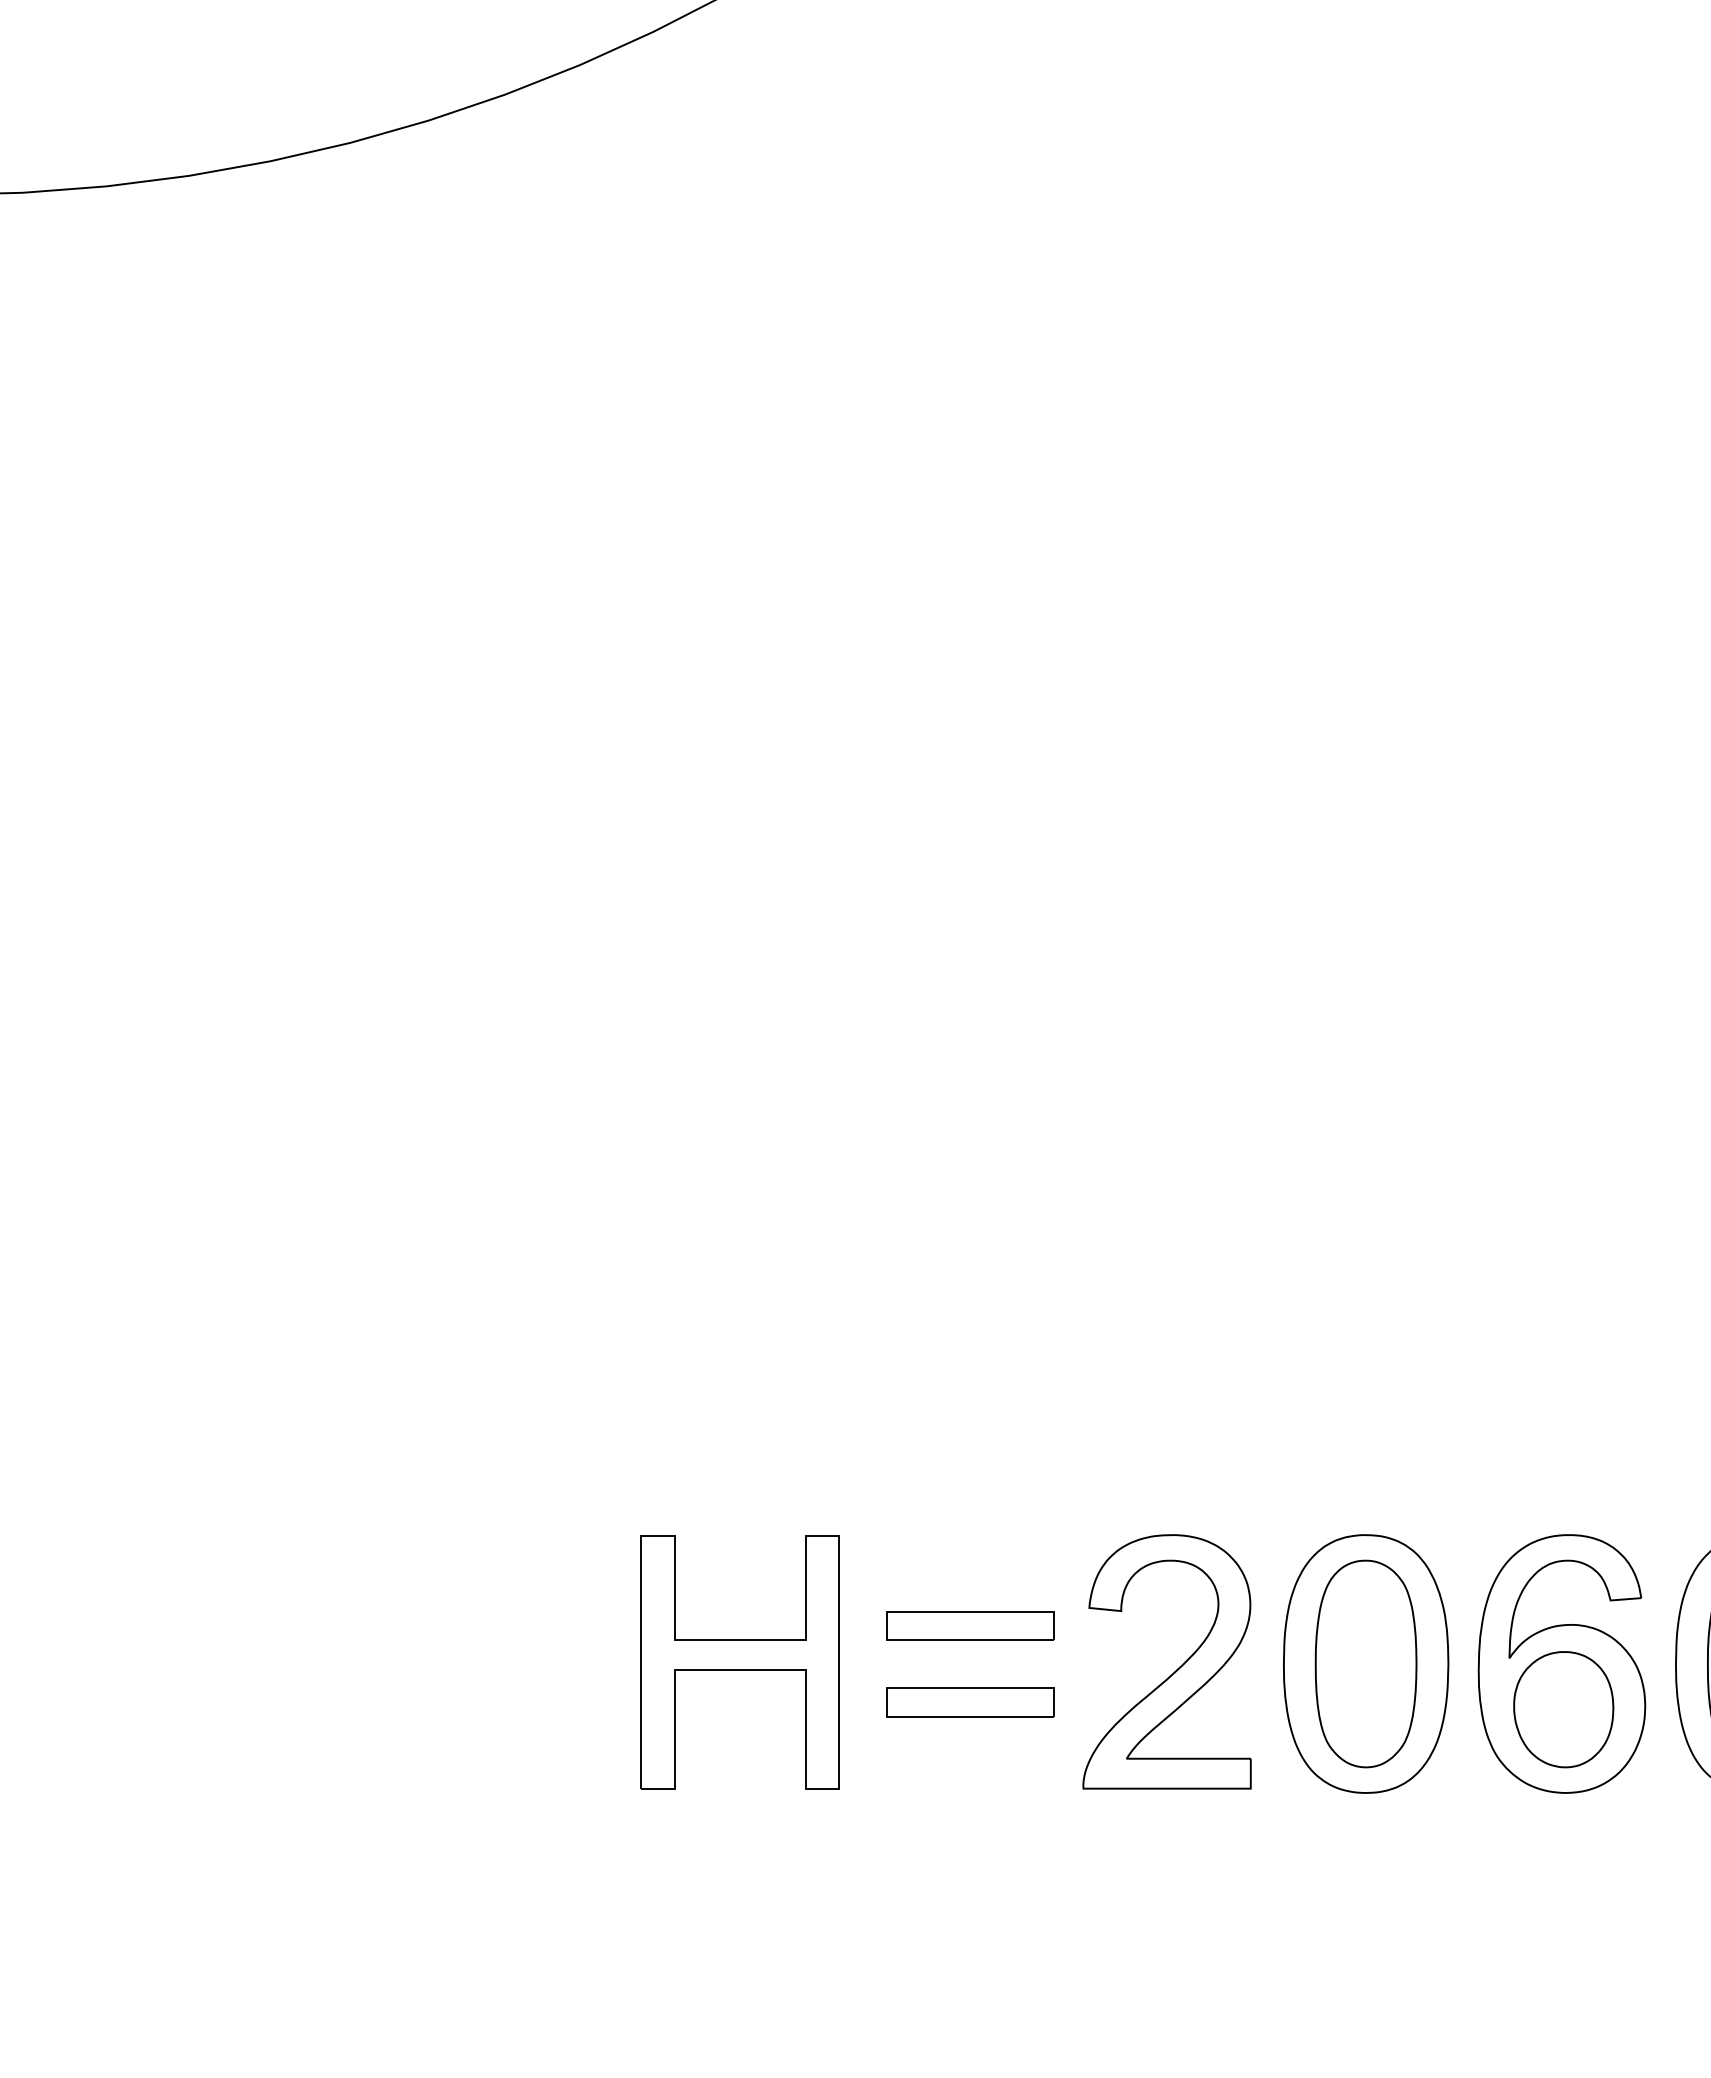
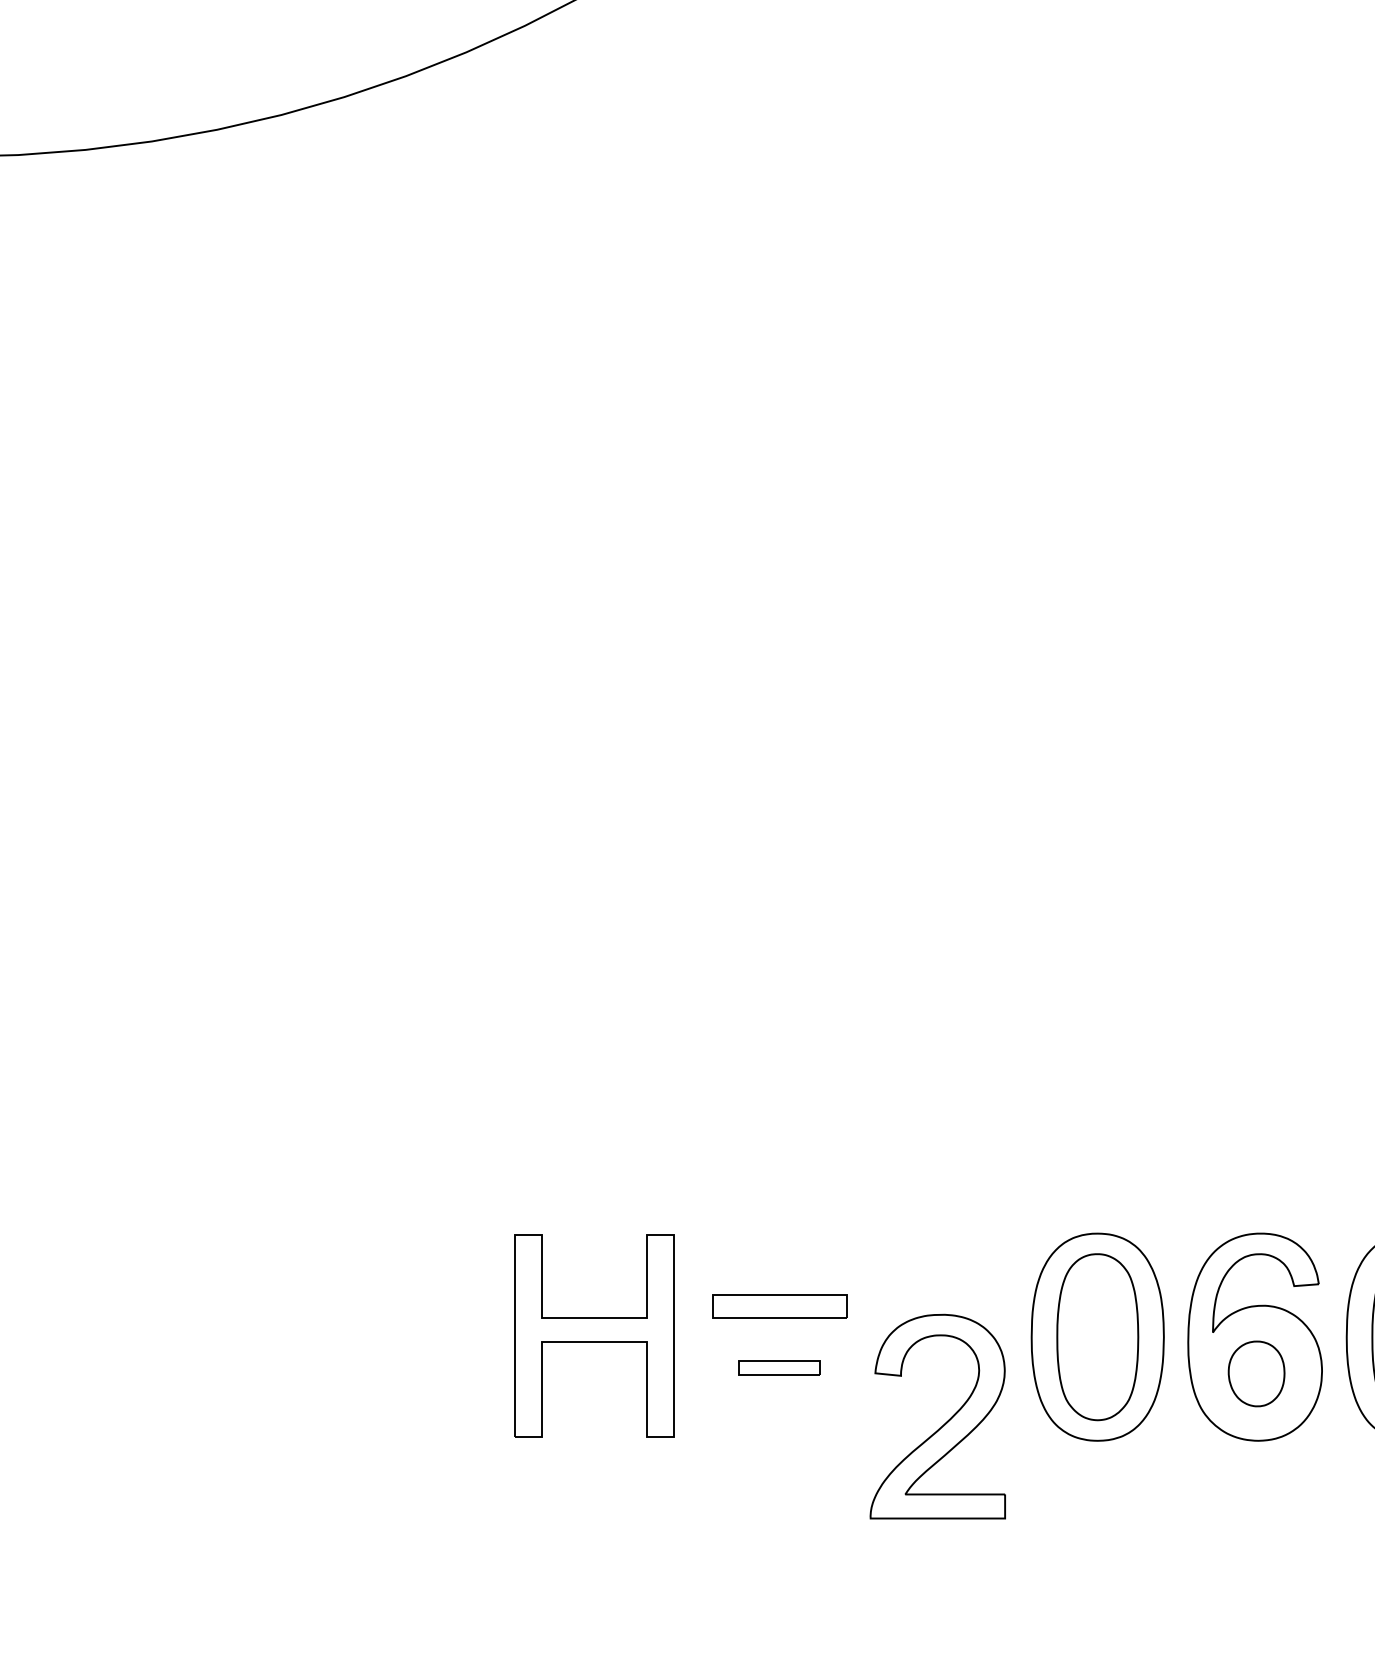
part: (1175, 1670) -> (944, 1423), moved
part: (970, 1702) -> (779, 1368), size x0.6
part: (1563, 1709) -> (1256, 1373), size x0.7

